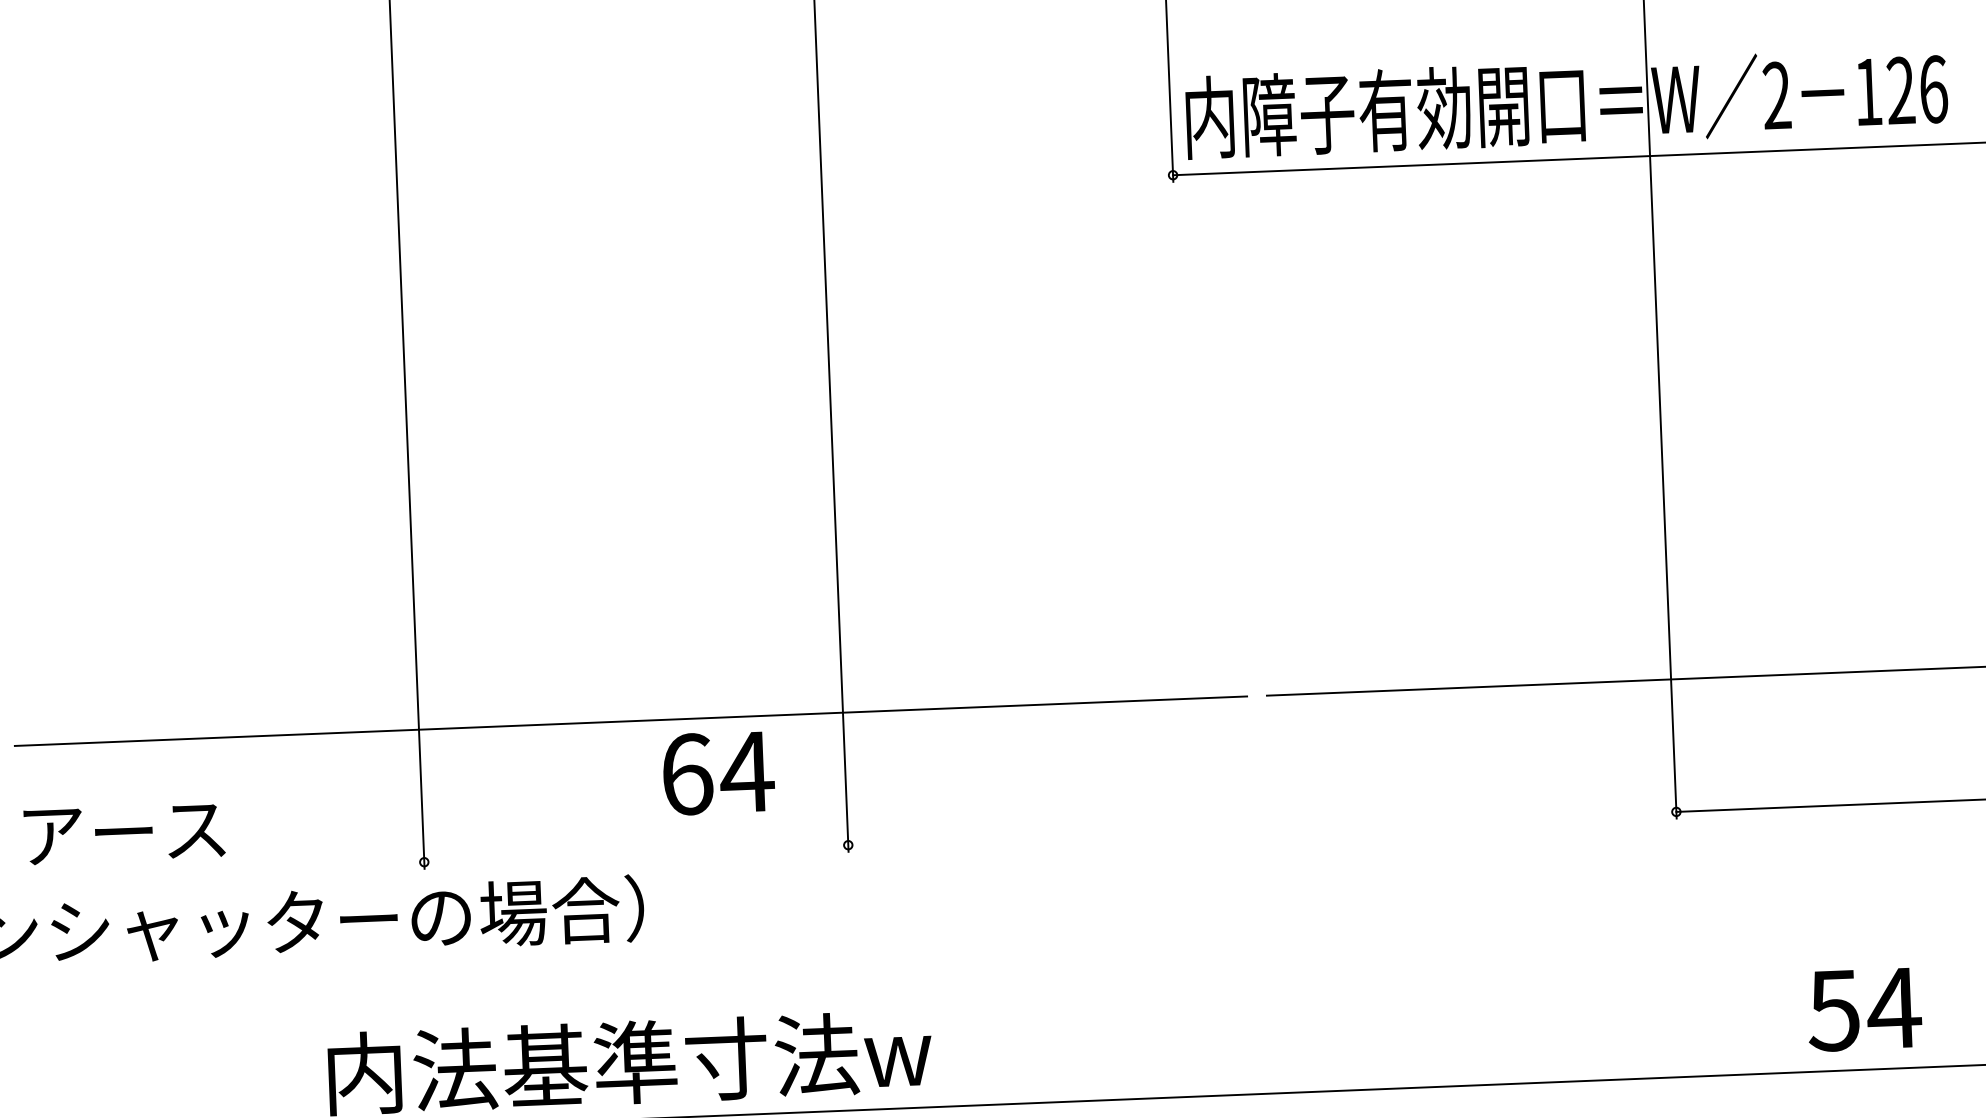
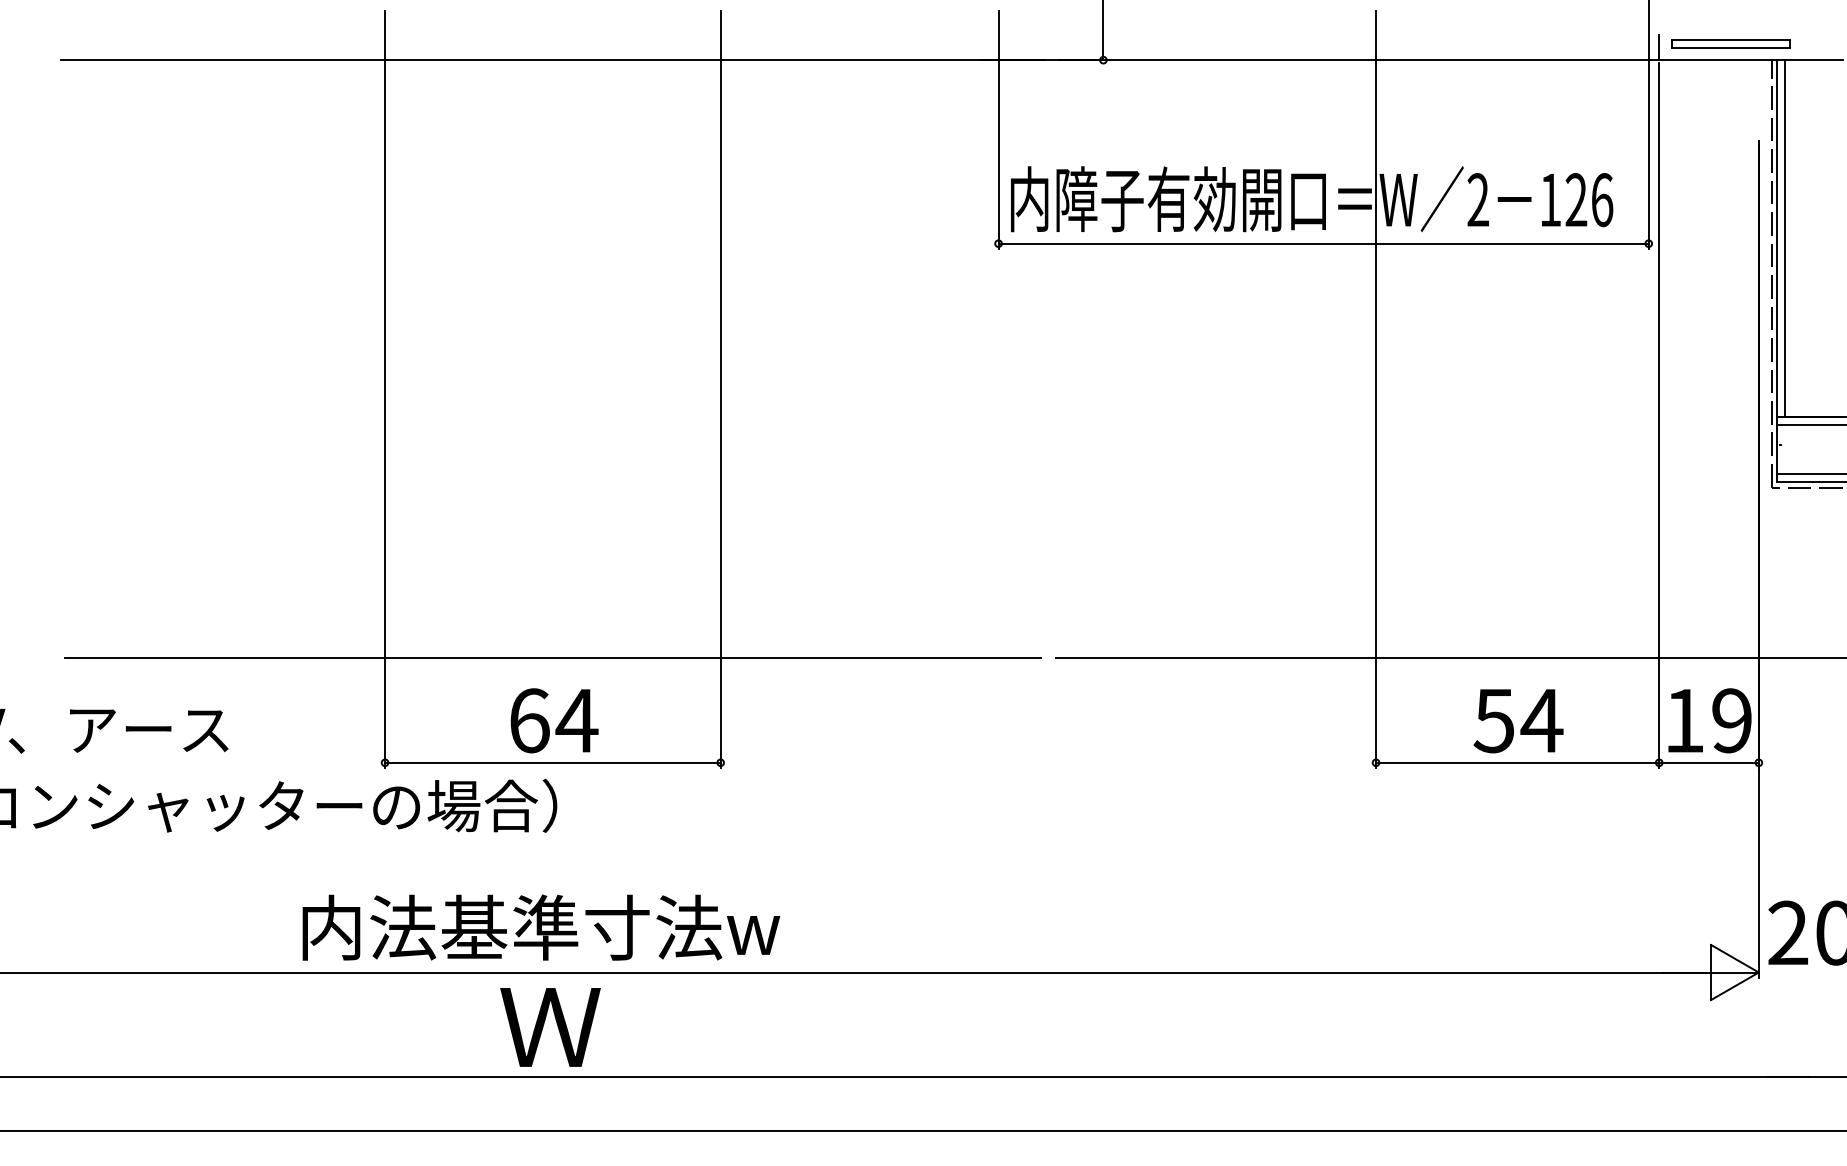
text: (718, 772) -> (554, 720), moved
line: (635, 853) -> (552, 762), added
text: (1864, 1010) -> (1518, 721), moved

